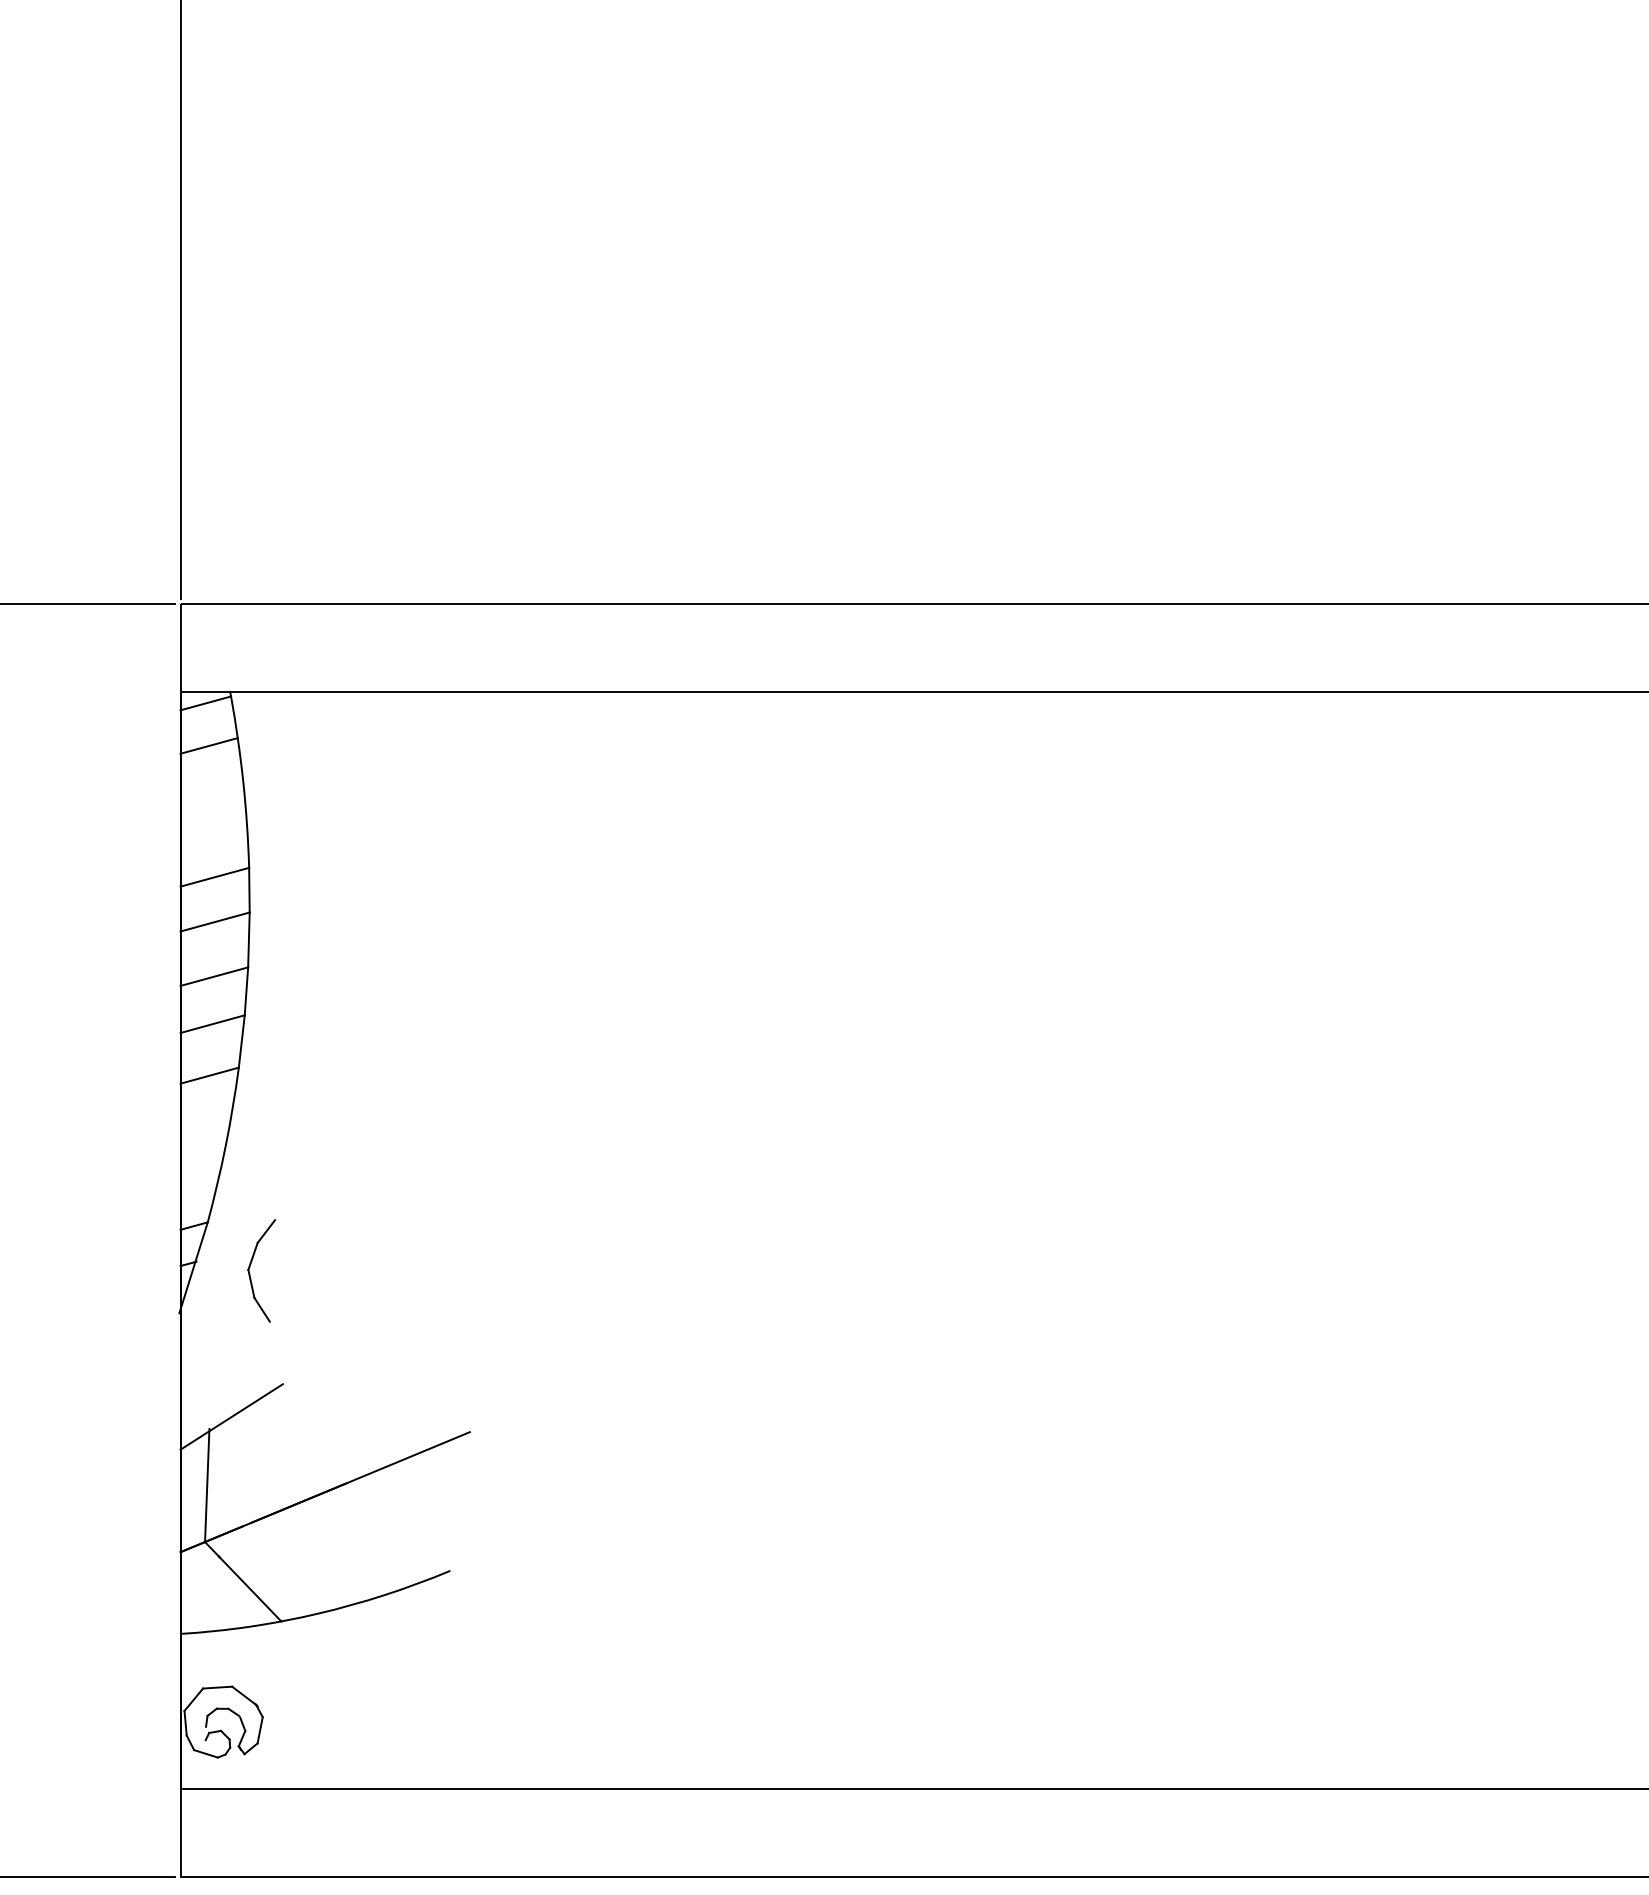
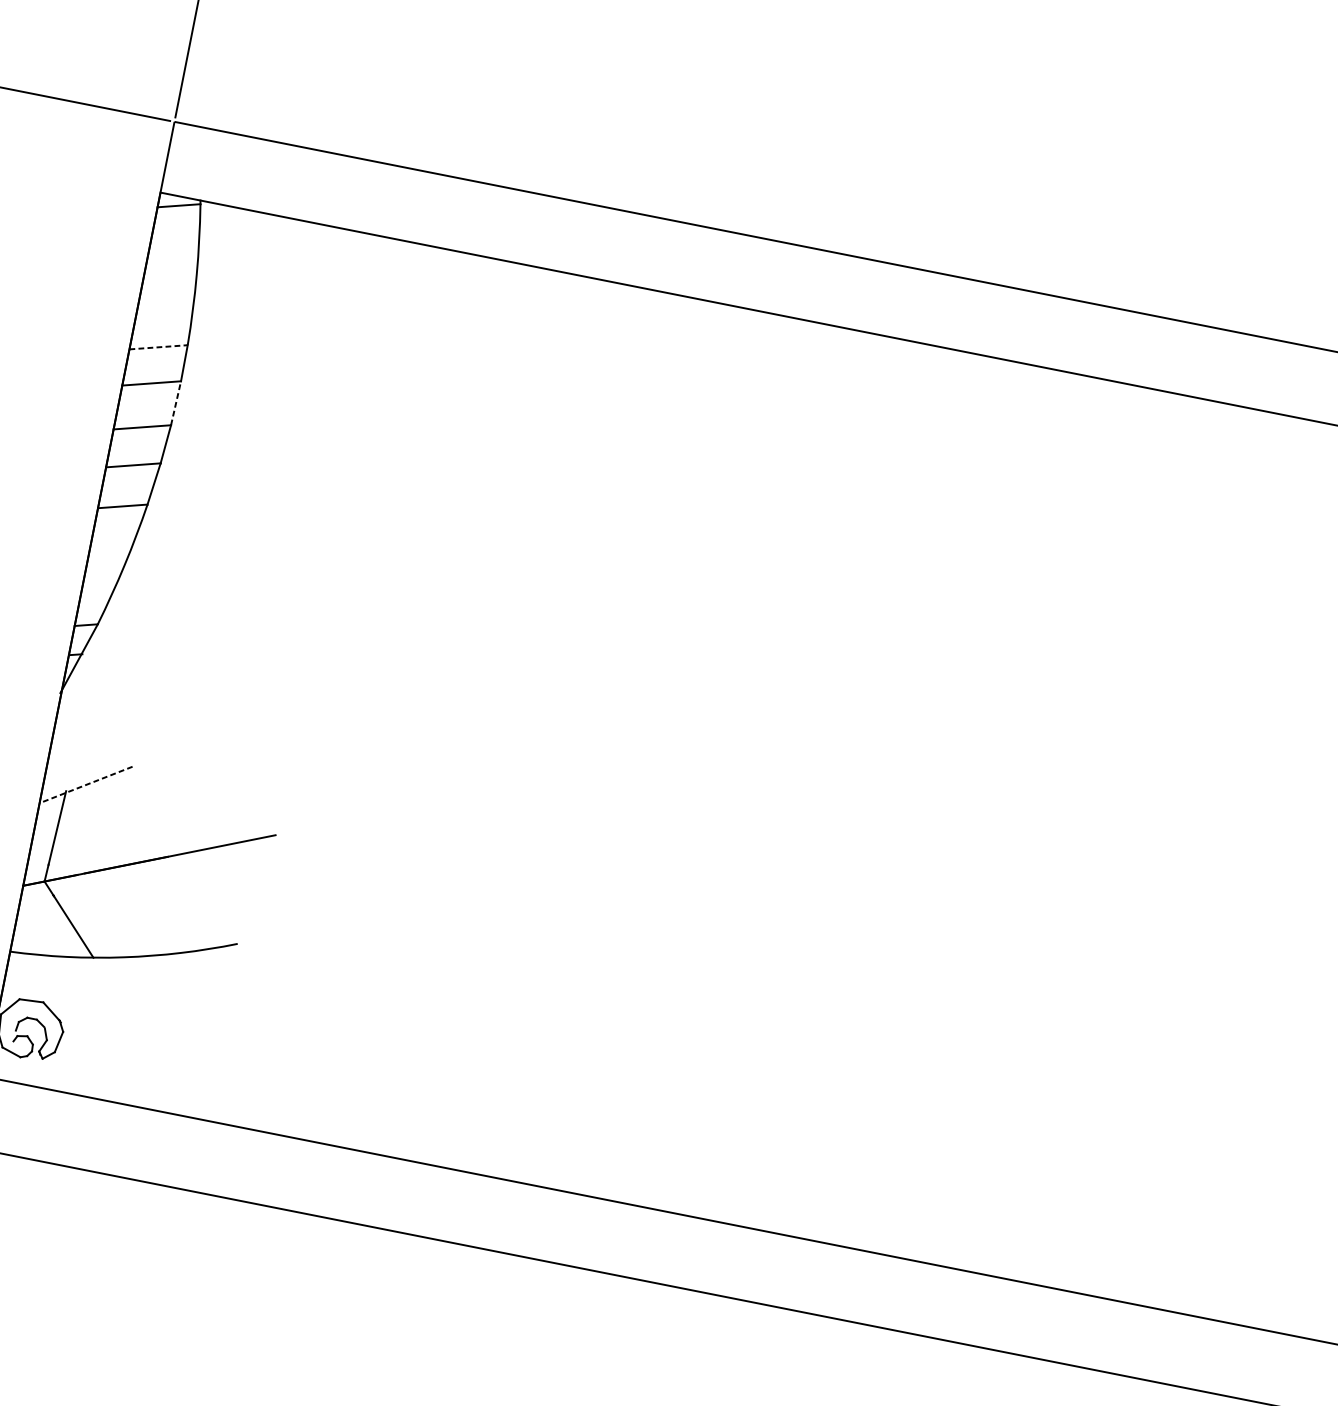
line: (208, 745) -> (174, 240), removed
line: (214, 877) -> (158, 347), solid -> dashed
line: (248, 939) -> (175, 402), solid -> dashed
part: (250, 1267) -> (125, 667), removed
line: (231, 1416) -> (85, 784), solid -> dashed

